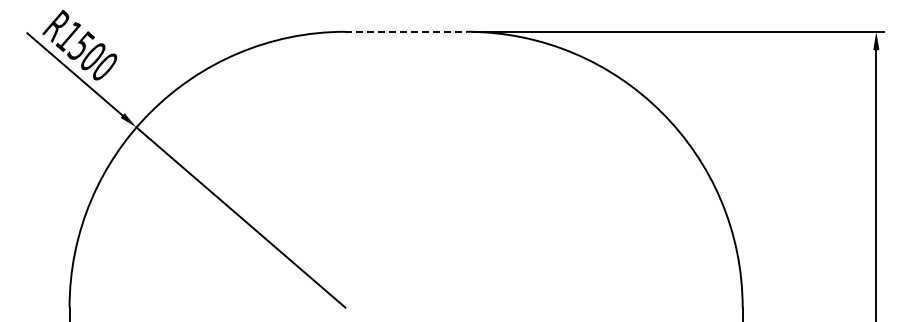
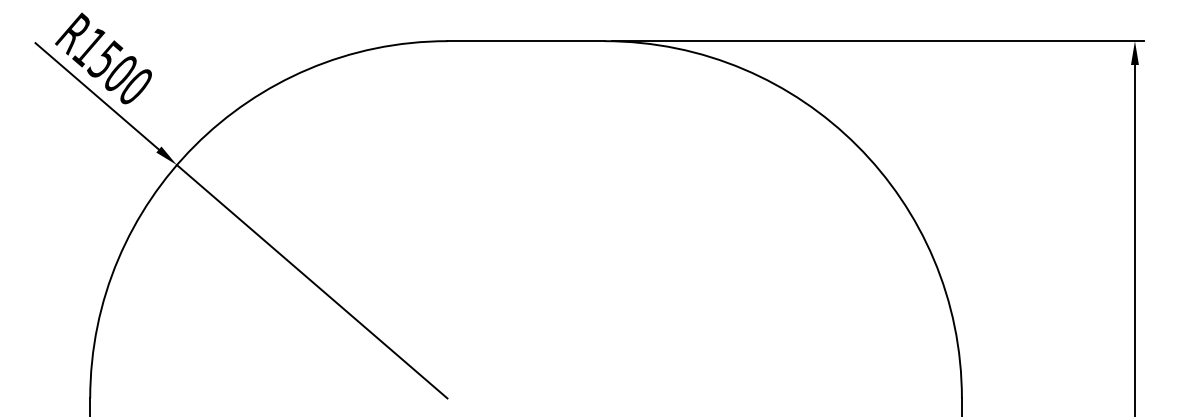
line: (406, 31) -> (526, 40), dashed -> solid

